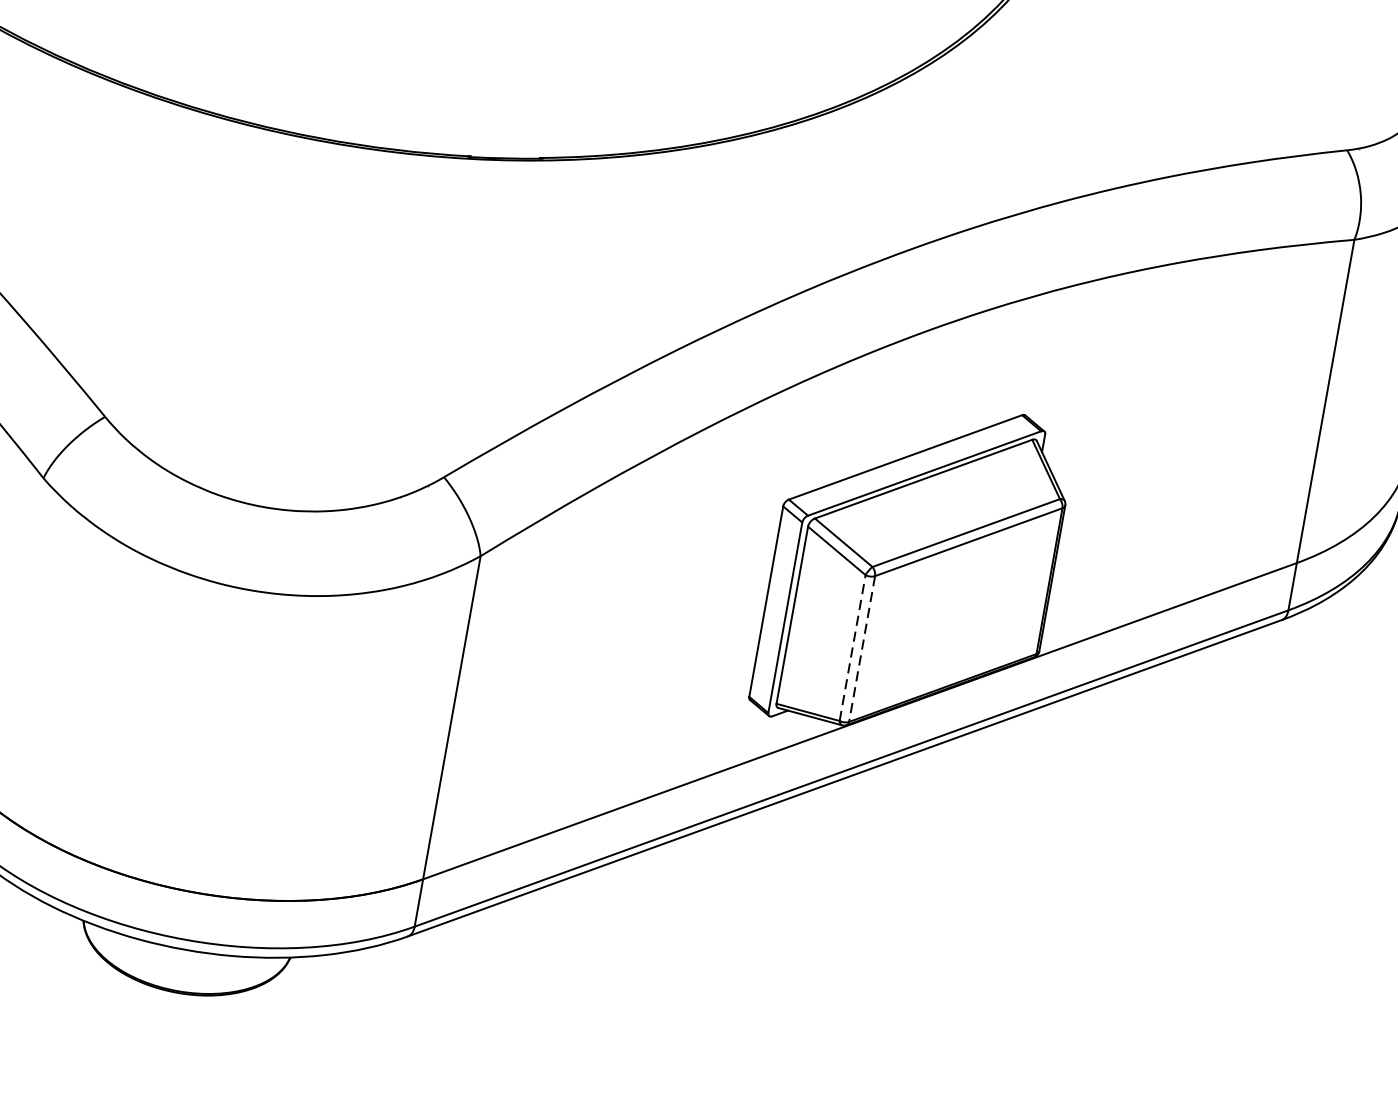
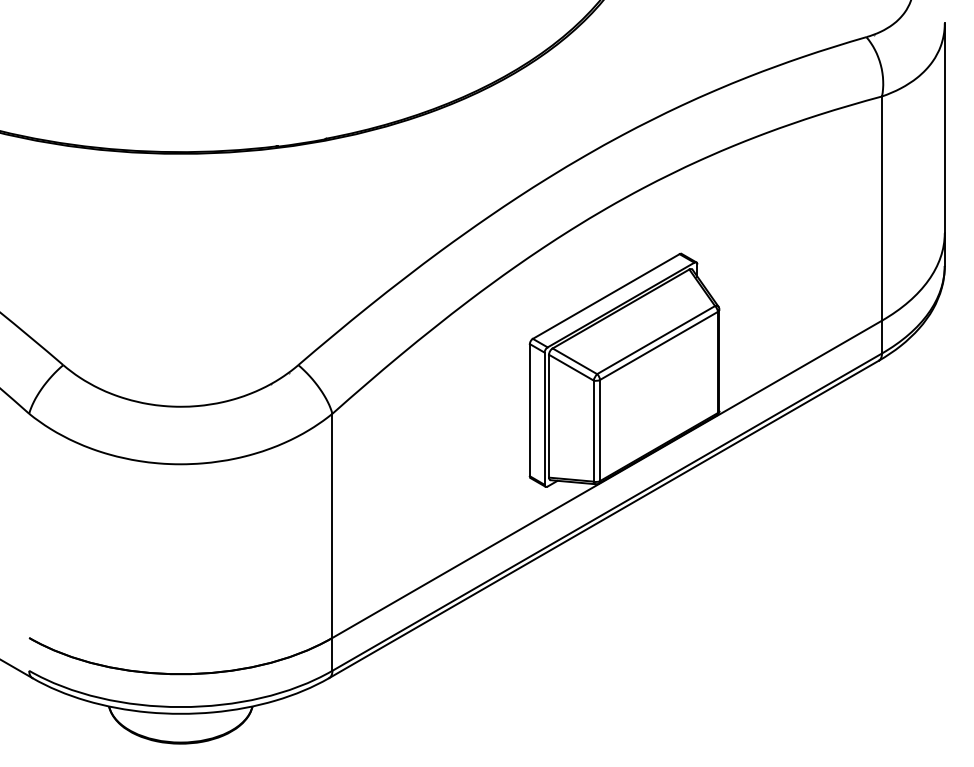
line: (852, 648) -> (593, 431), dashed -> solid
line: (862, 649) -> (600, 430), dashed -> solid

